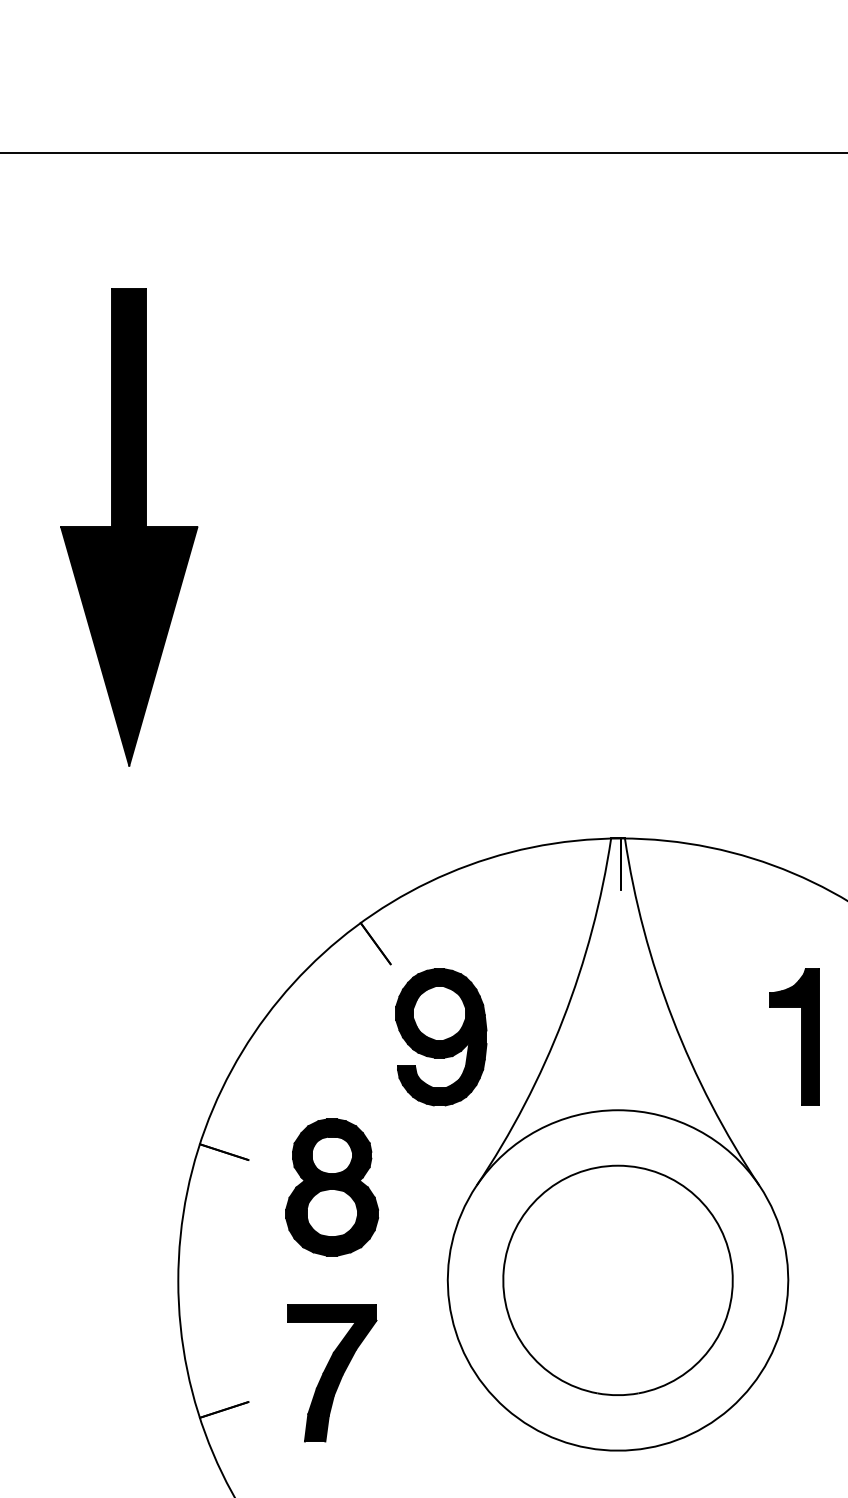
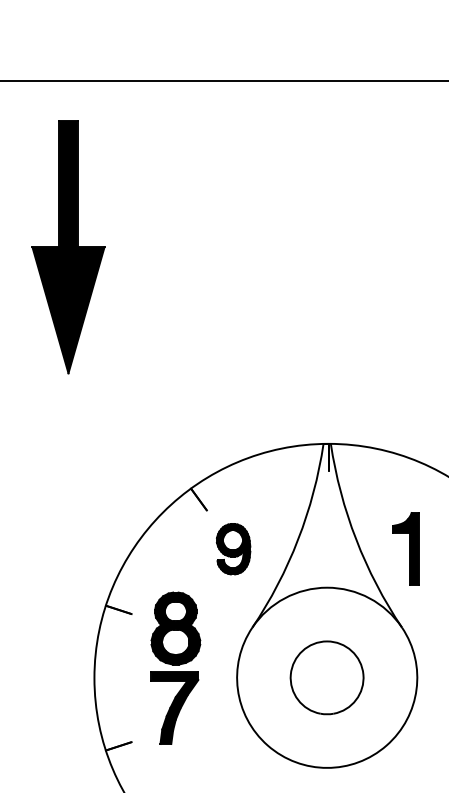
part: (129, 527) -> (68, 247), moved
part: (794, 1036) -> (405, 548), moved
part: (441, 1038) -> (233, 549), size x0.7
part: (616, 1279) -> (326, 677), size x0.6
part: (331, 1372) -> (174, 707), moved

